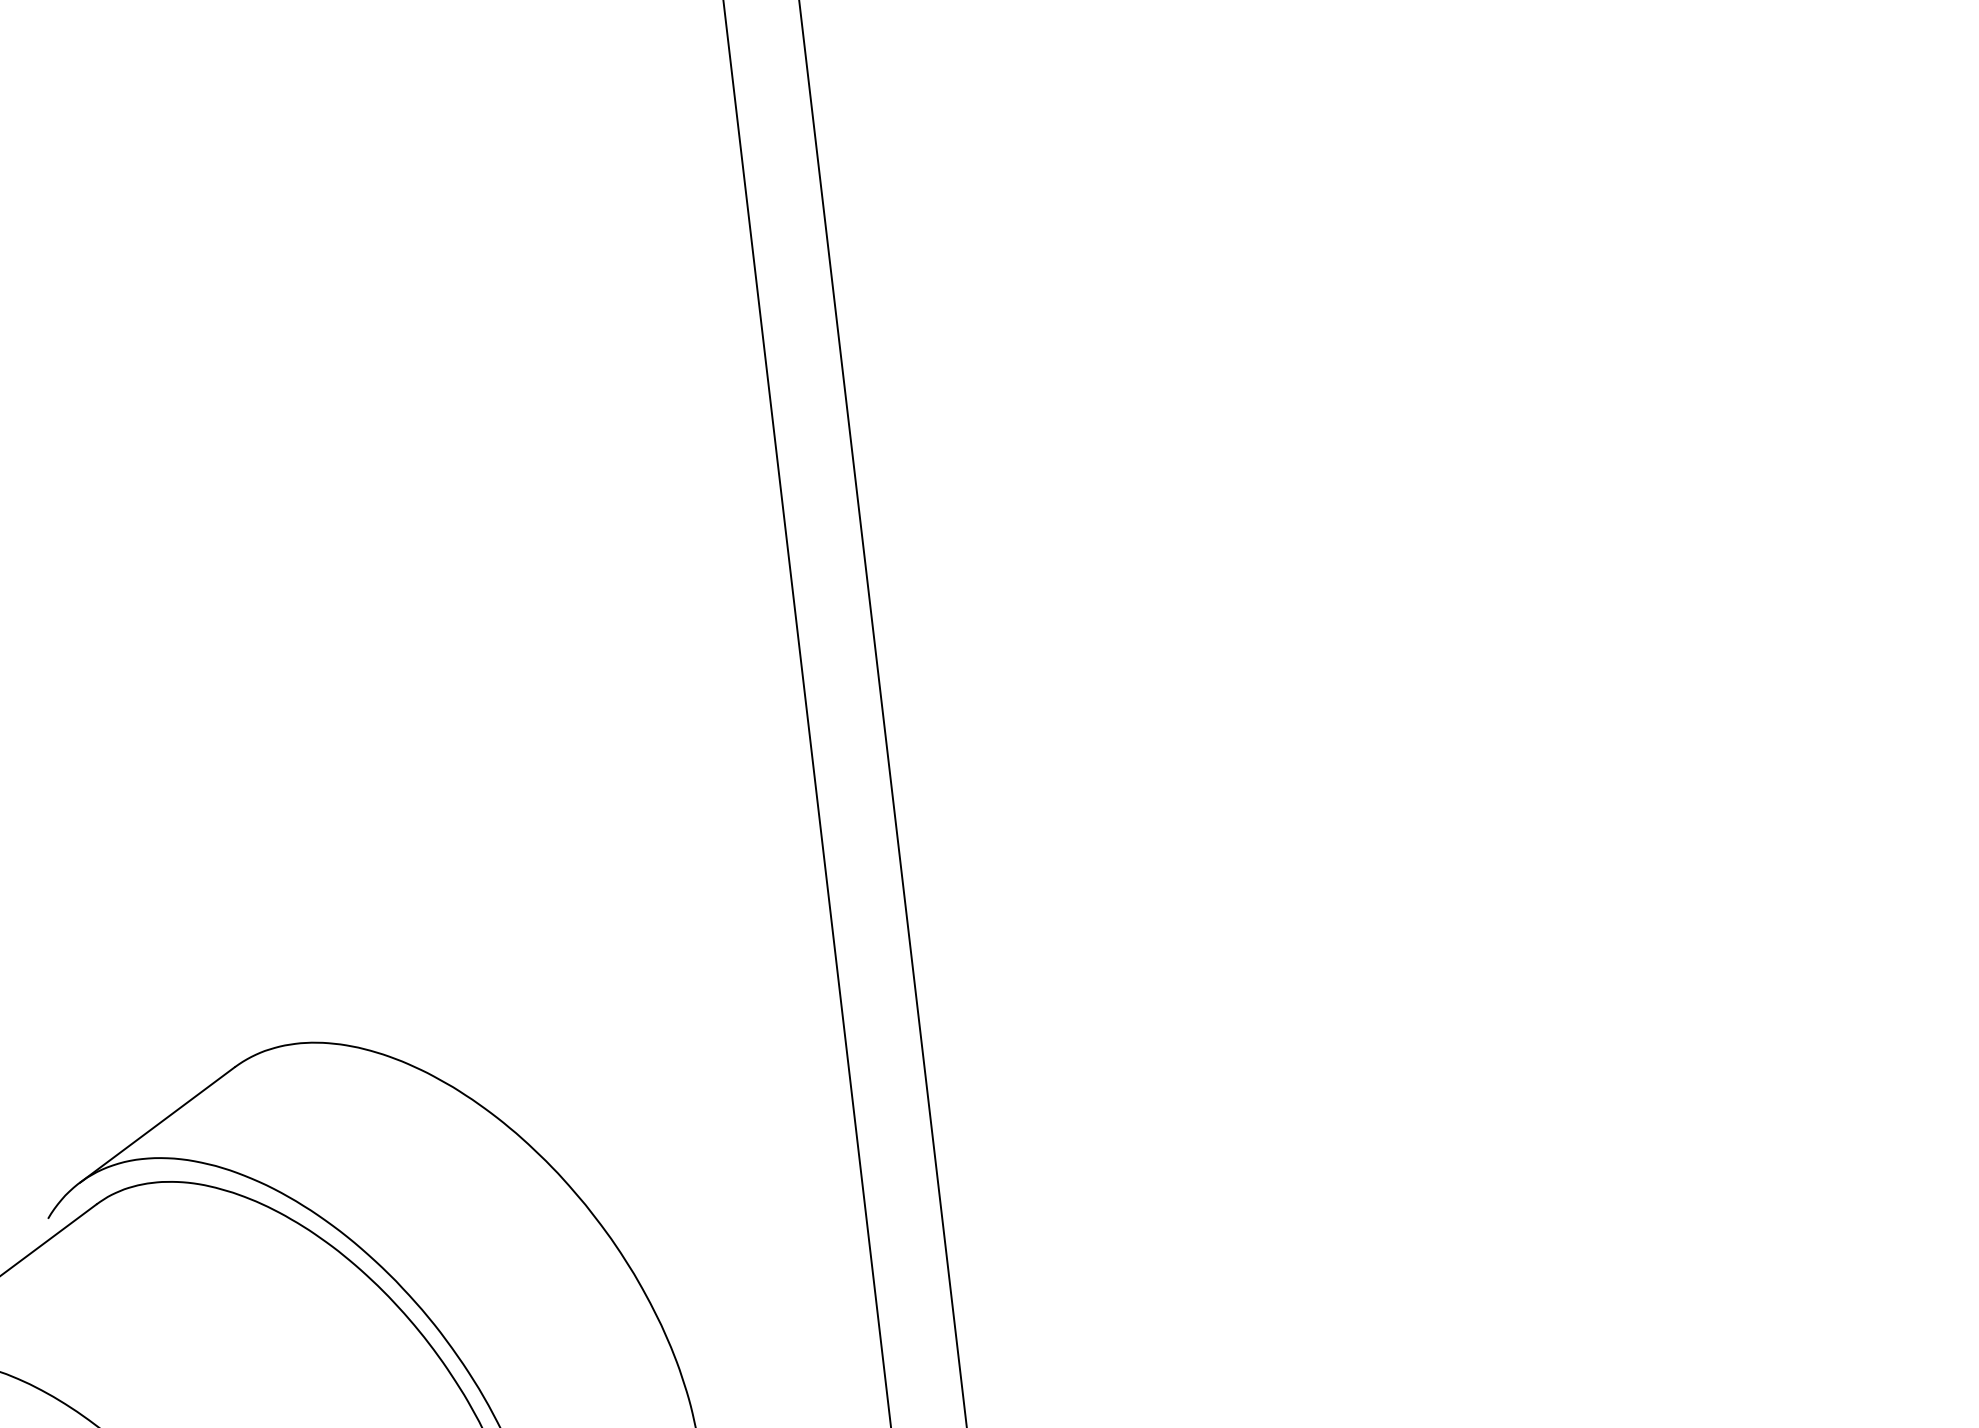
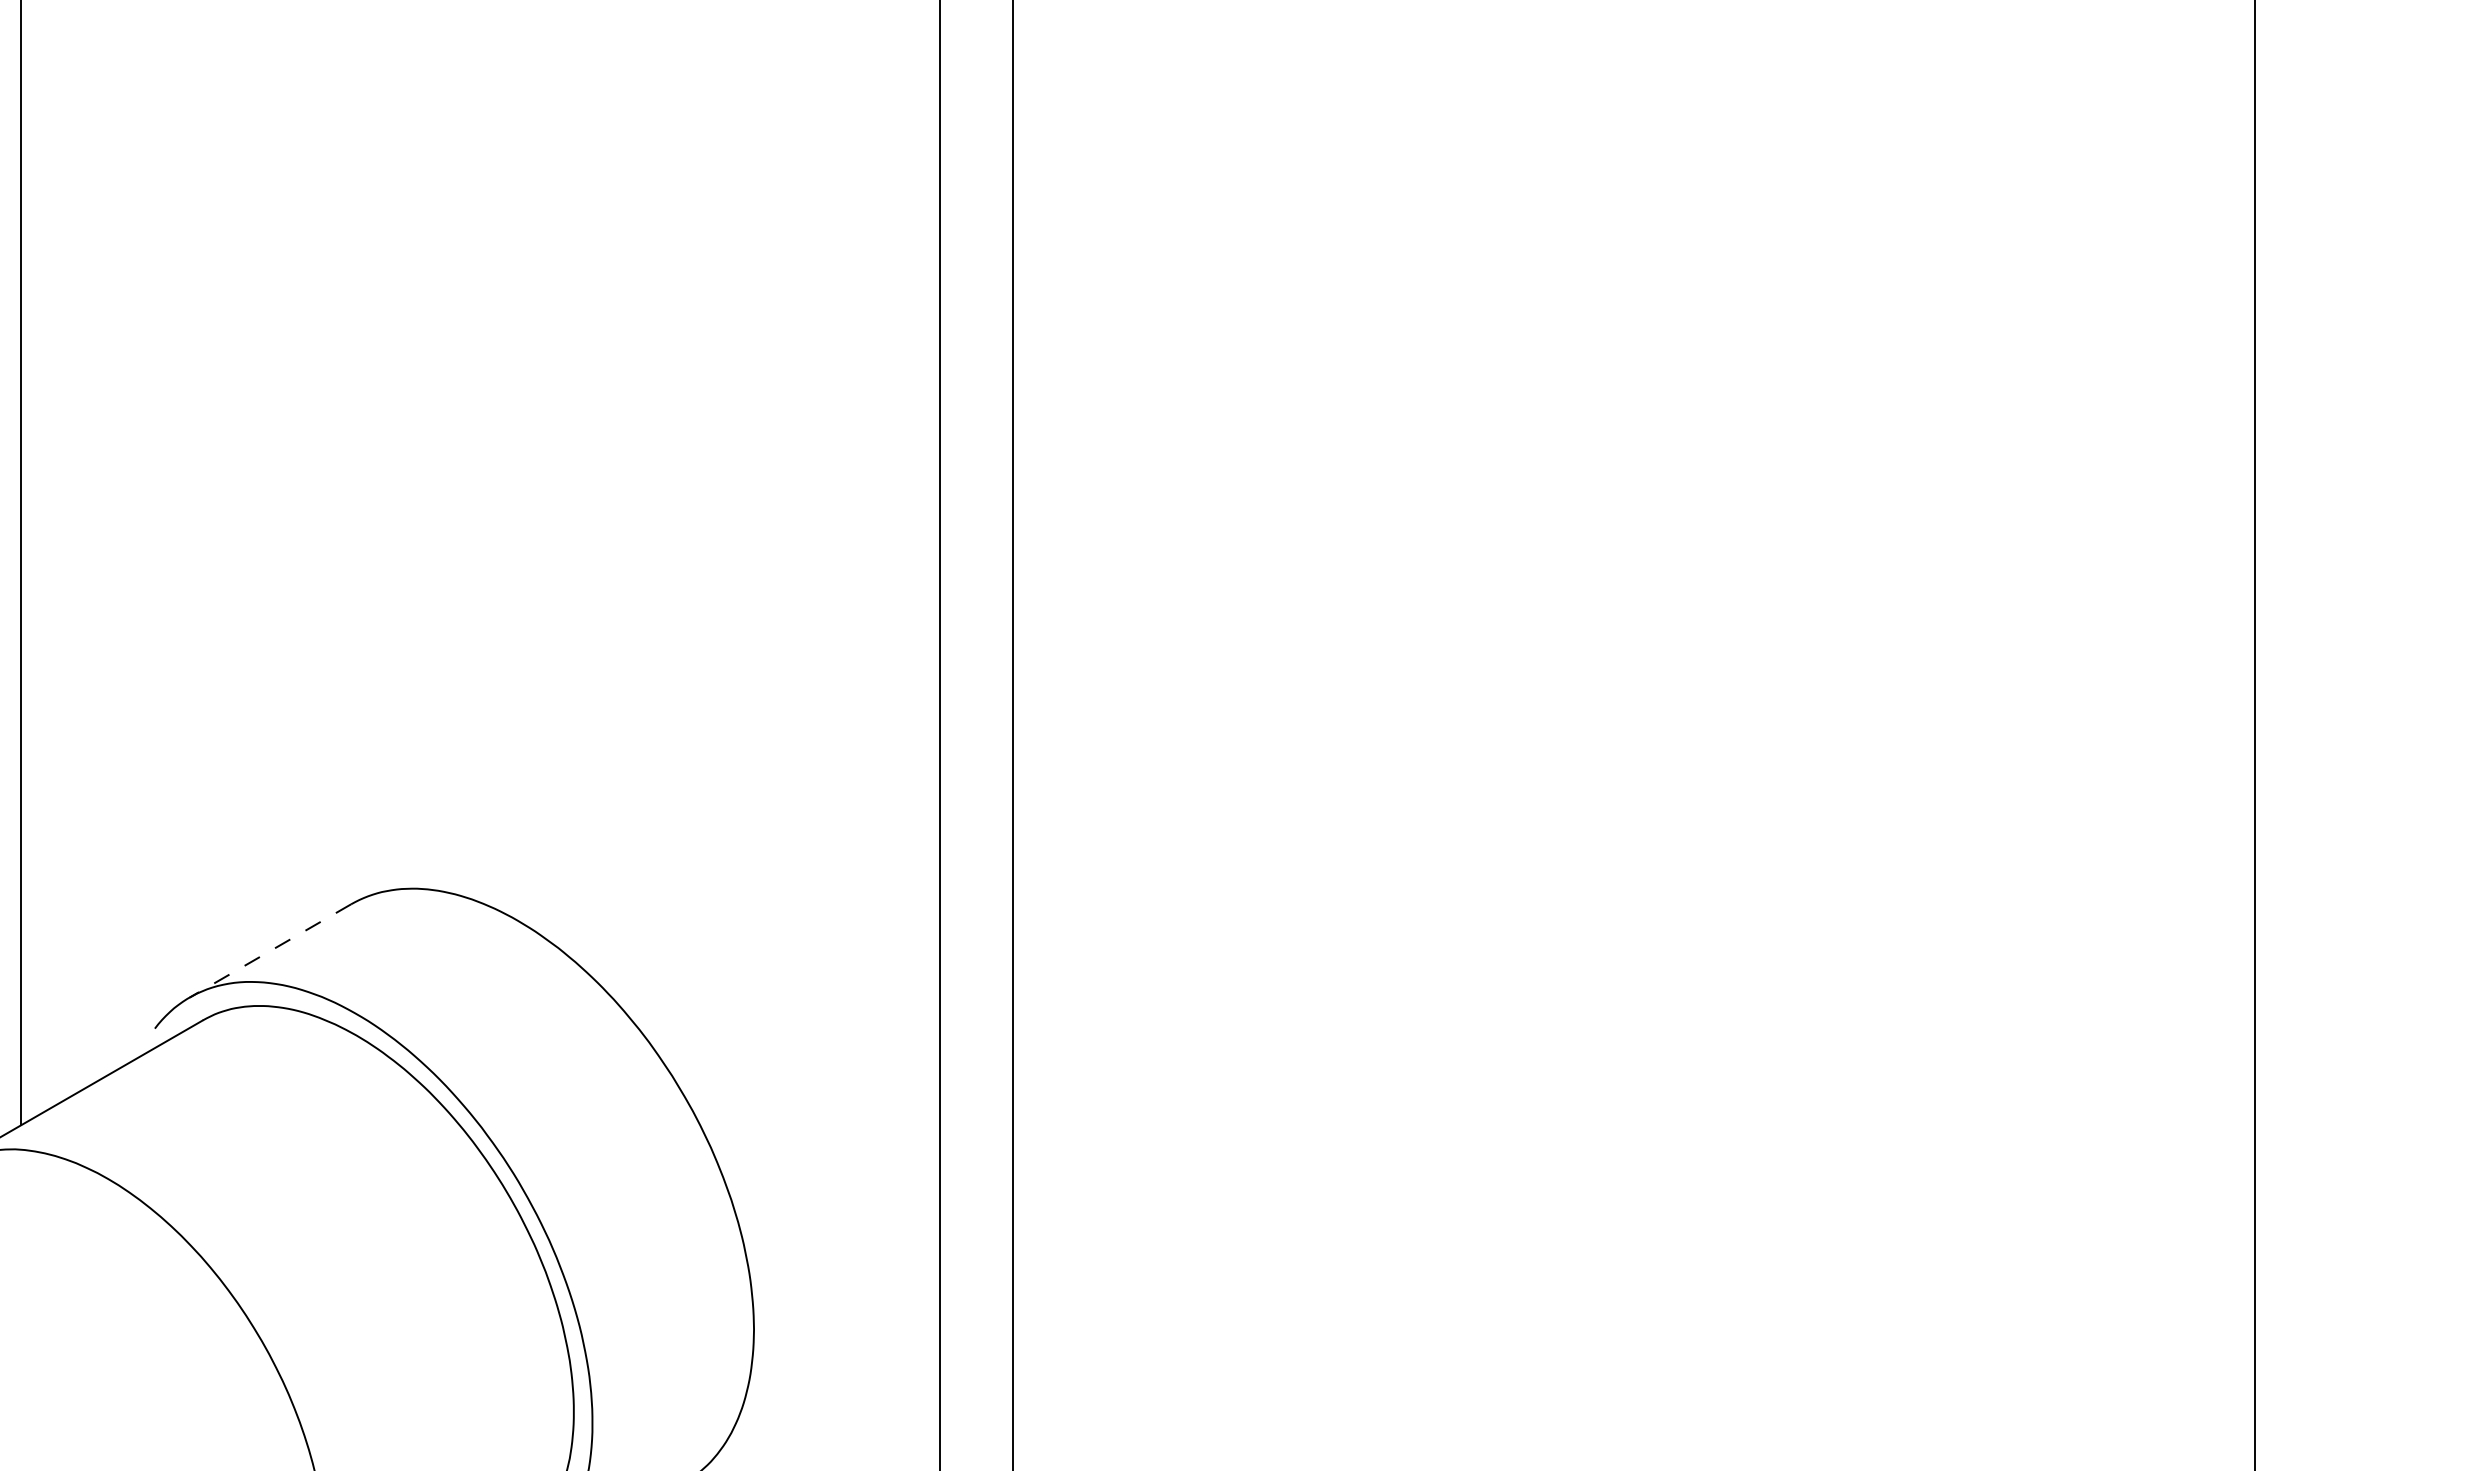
line: (156, 1125) -> (269, 951), solid -> dashed

